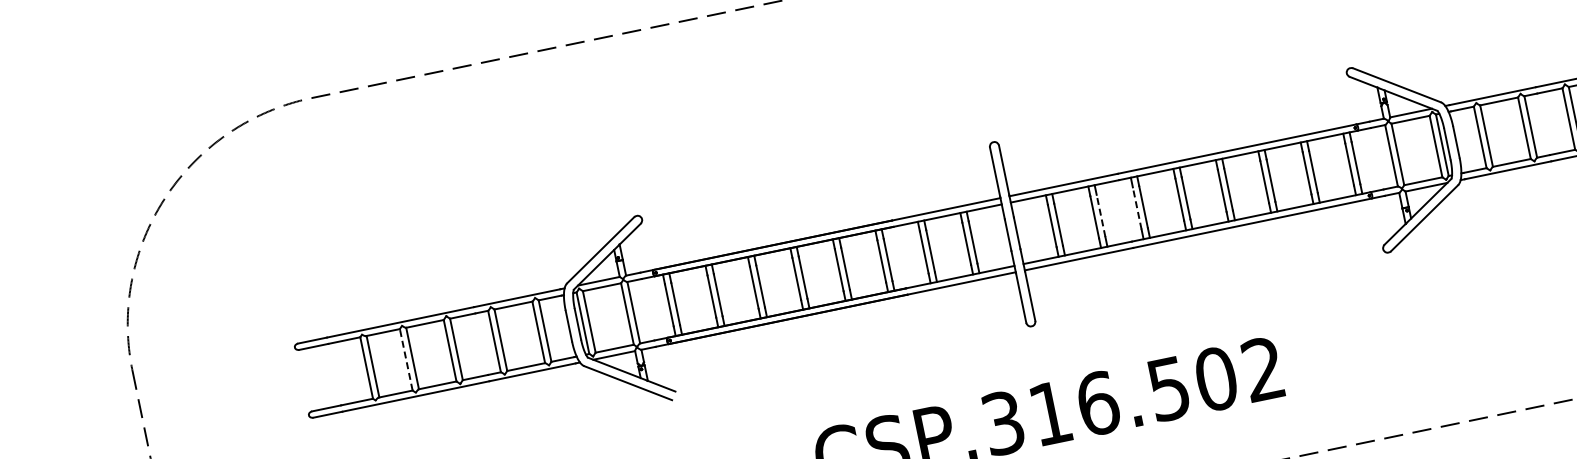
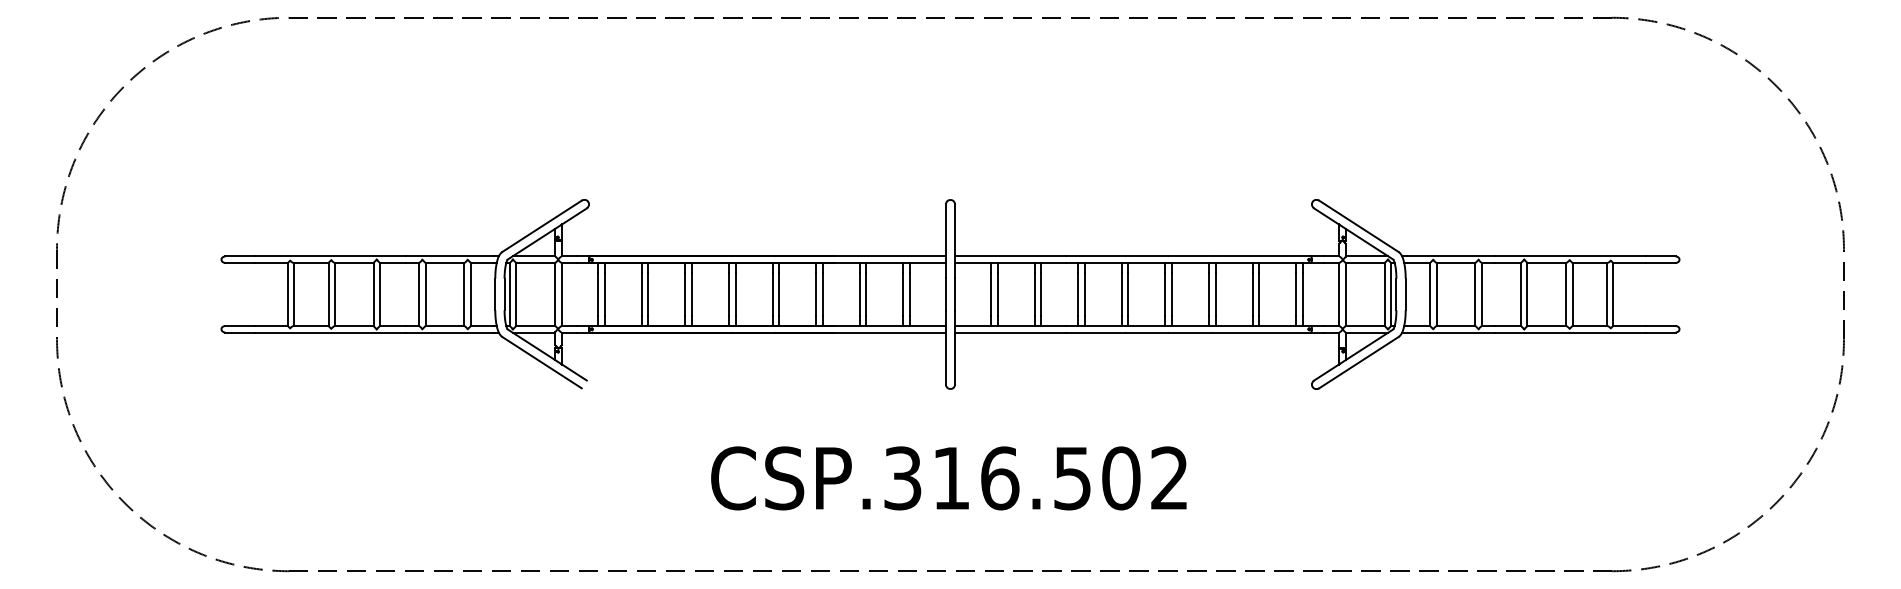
line: (1137, 208) -> (1078, 294), dashed -> solid
line: (1101, 215) -> (1041, 294), dashed -> solid
line: (406, 359) -> (328, 294), dashed -> solid

